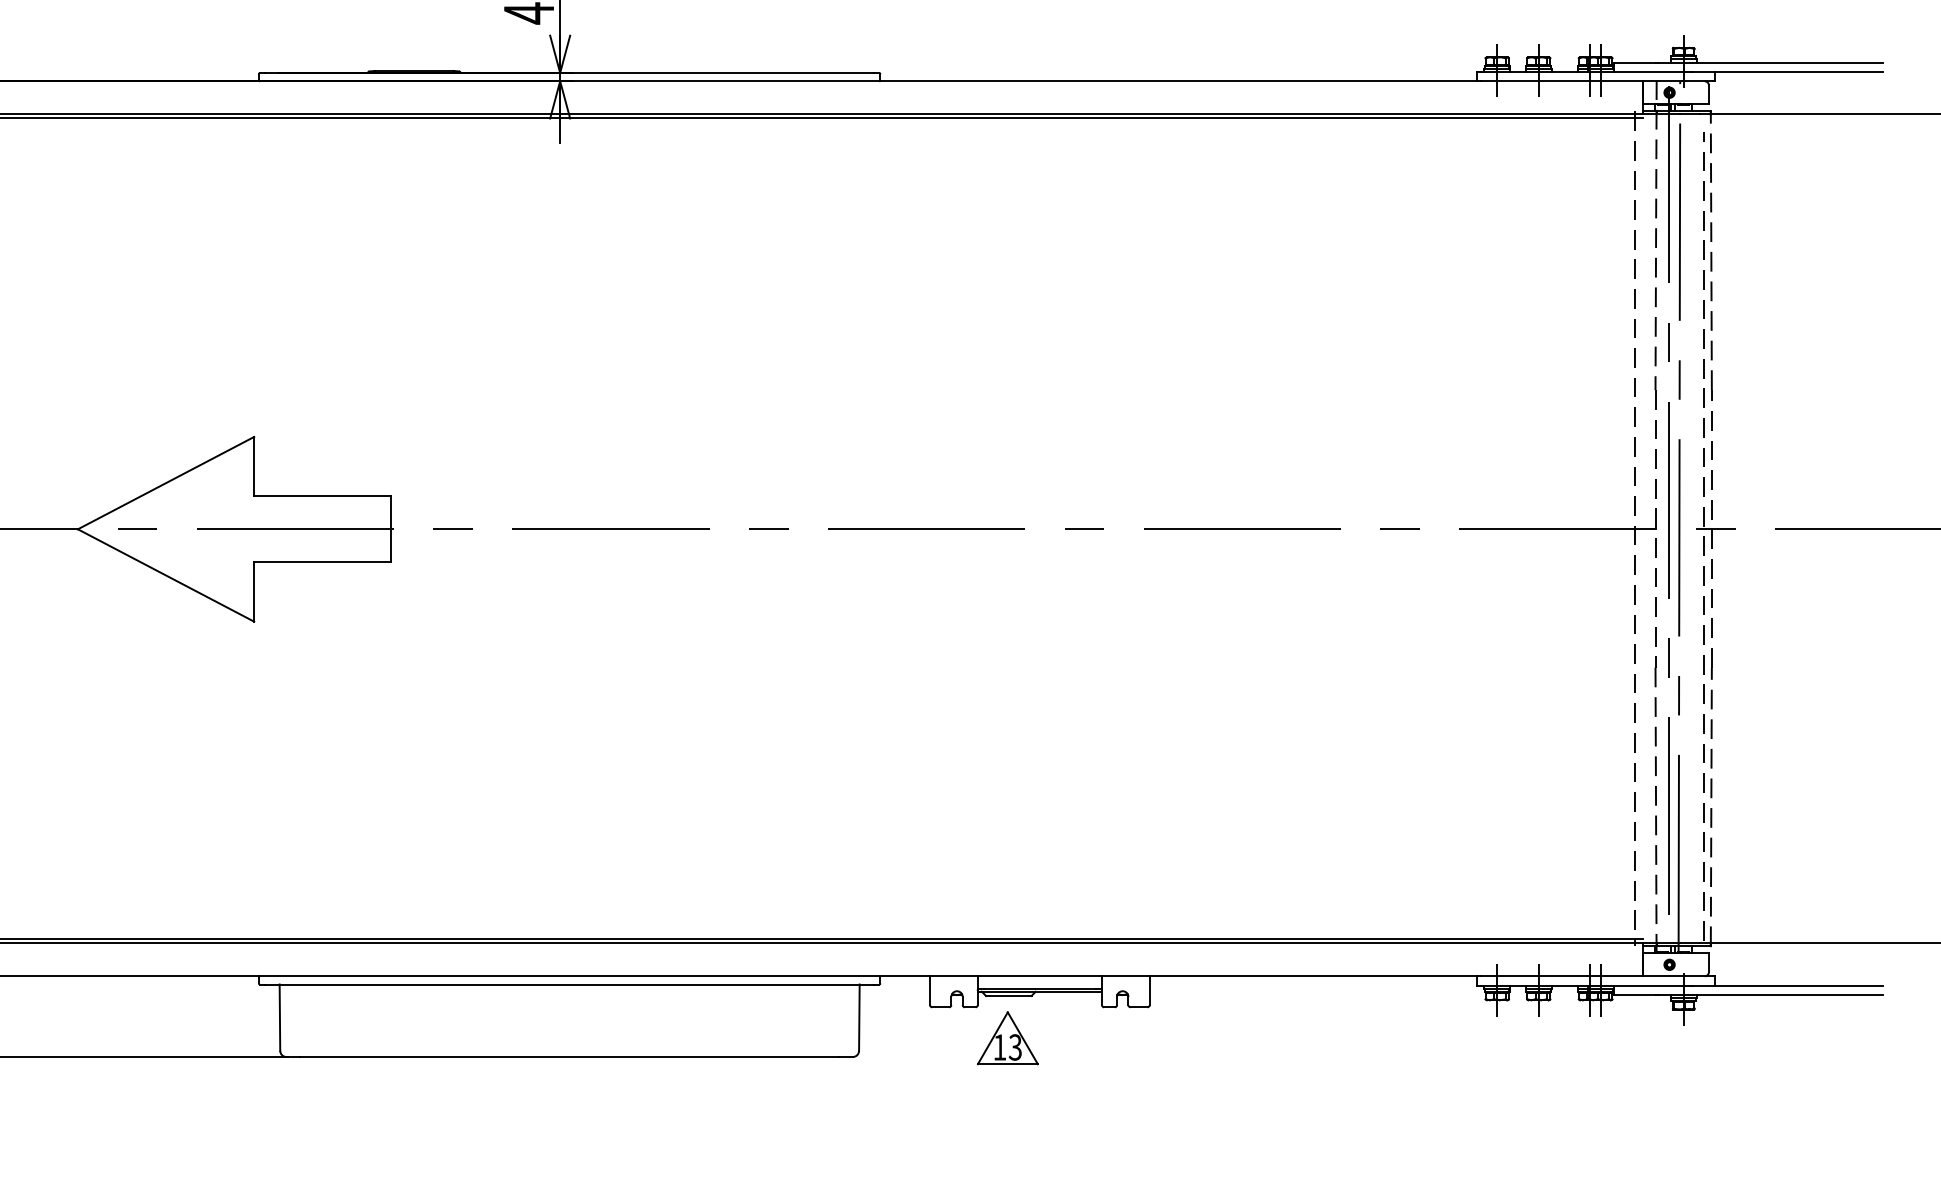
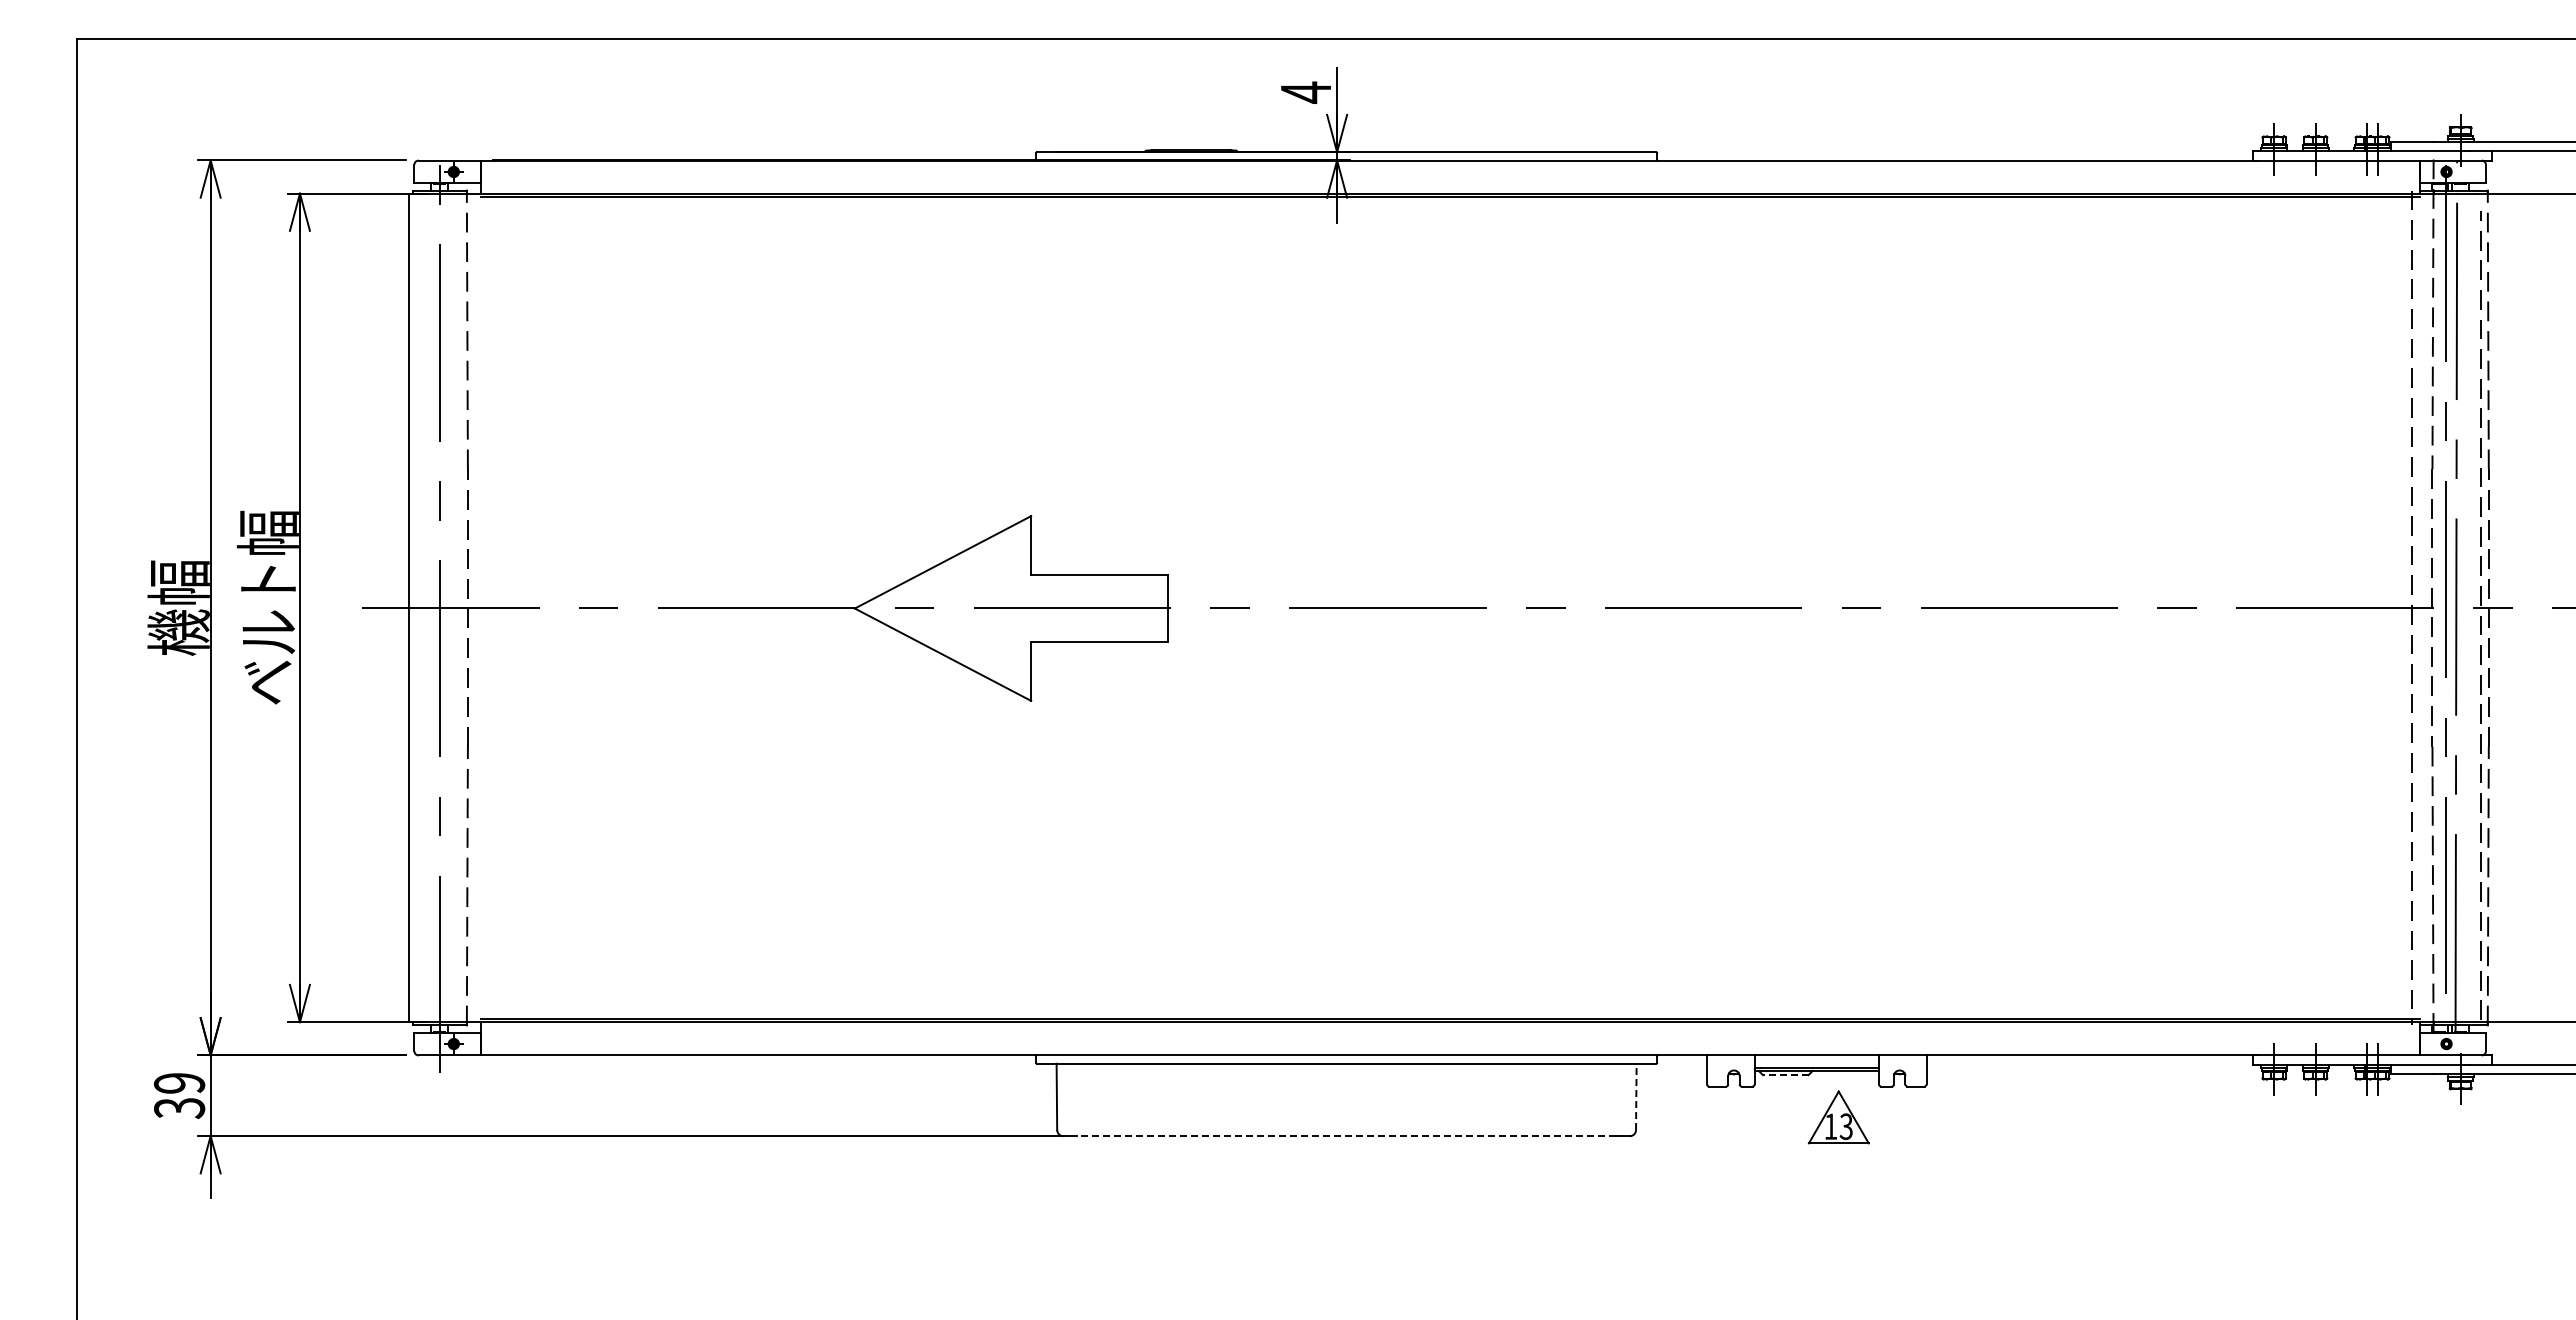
line: (1008, 996) -> (1785, 1075), solid -> dashed
line: (859, 1017) -> (1636, 1096), solid -> dashed
part: (1007, 1038) -> (1838, 1117), moved
line: (569, 1057) -> (1346, 1136), solid -> dashed

